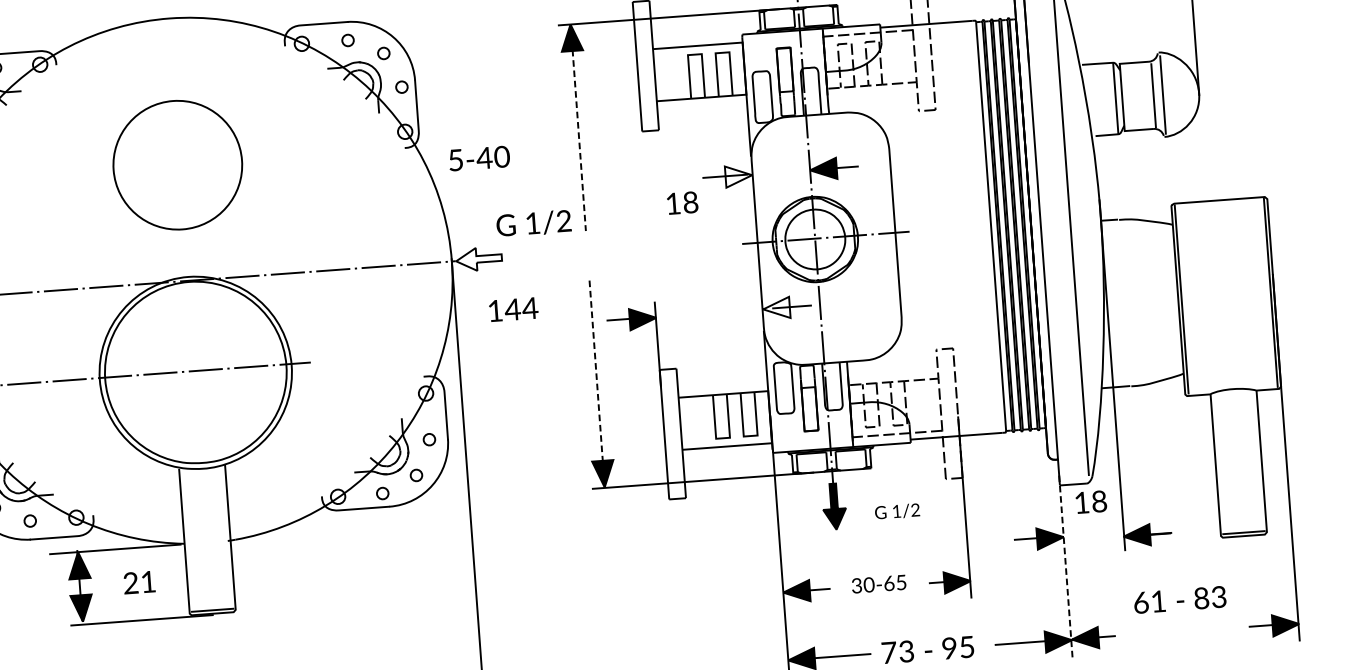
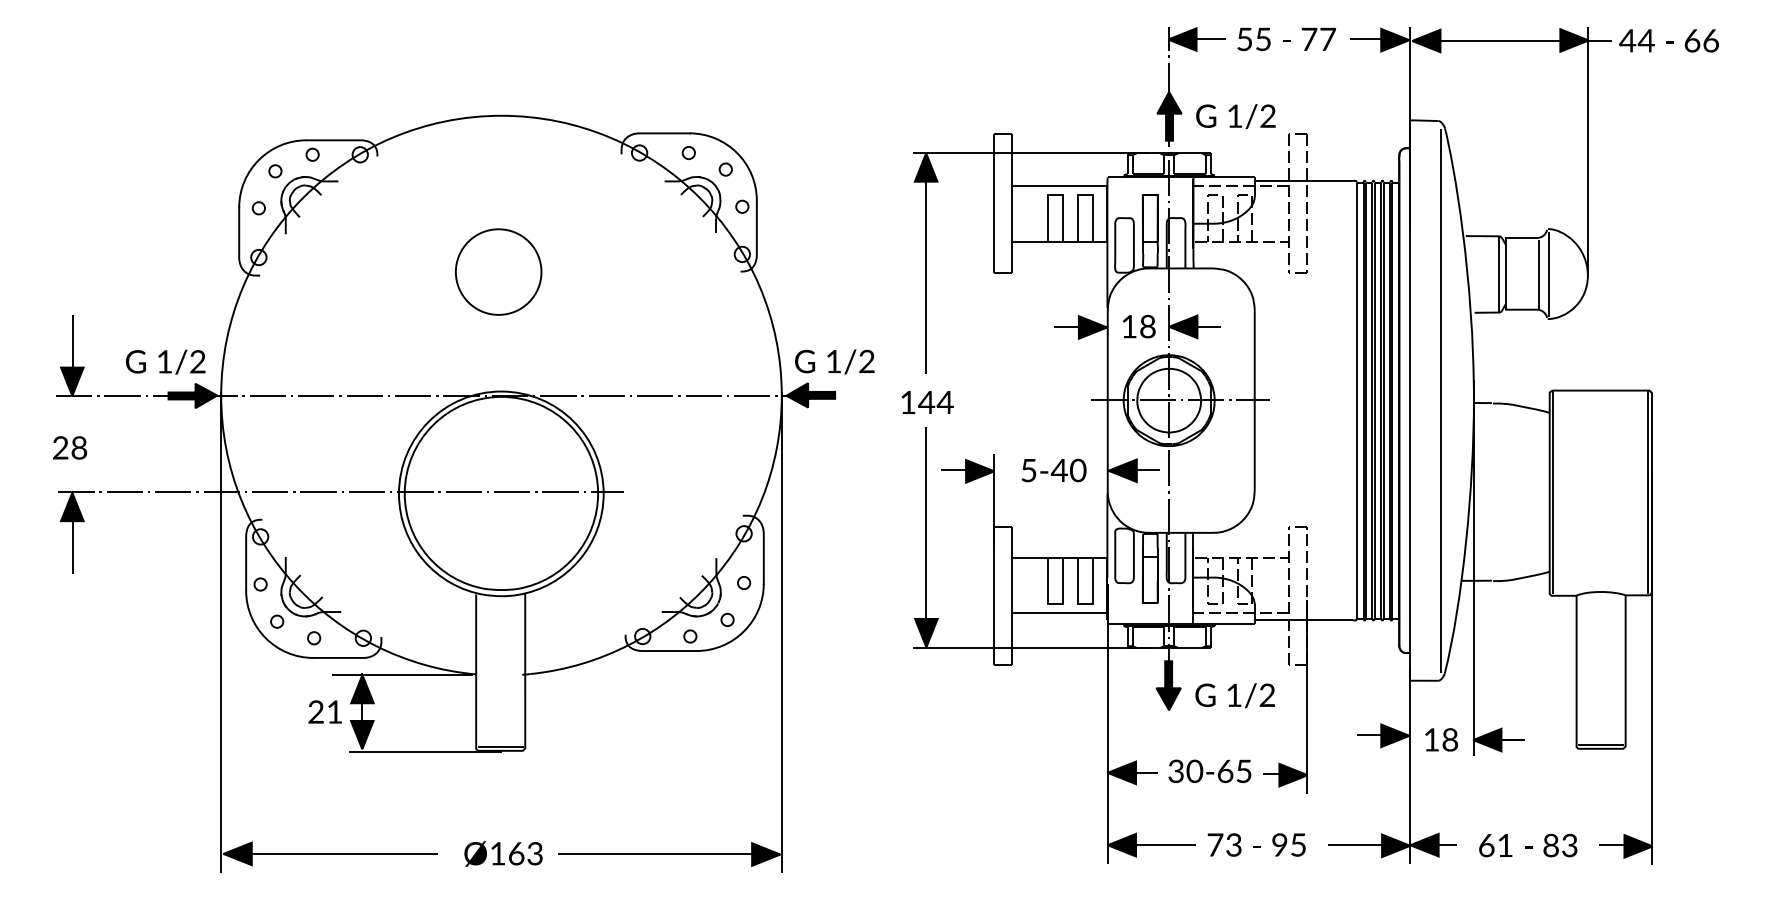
line: (578, 130) -> (926, 266), dashed -> solid
part: (478, 158) -> (1053, 470), moved
part: (177, 164) -> (498, 271), size x0.62
fill: (738, 176) -> (1092, 327), added
part: (682, 202) -> (1139, 326), moved
part: (533, 223) -> (834, 361), moved
fill: (478, 259) -> (810, 395), added
fill: (776, 308) -> (1122, 470), added
part: (513, 309) -> (927, 402), moved
line: (597, 382) -> (926, 535), dashed -> solid
part: (1091, 501) -> (1441, 739), moved
part: (896, 511) -> (1234, 695), size x1.67
line: (1065, 566) -> (1409, 767), dashed -> solid
part: (138, 582) -> (324, 711), moved
part: (878, 584) -> (1209, 771), size x1.43
part: (1180, 599) -> (1528, 845), moved

